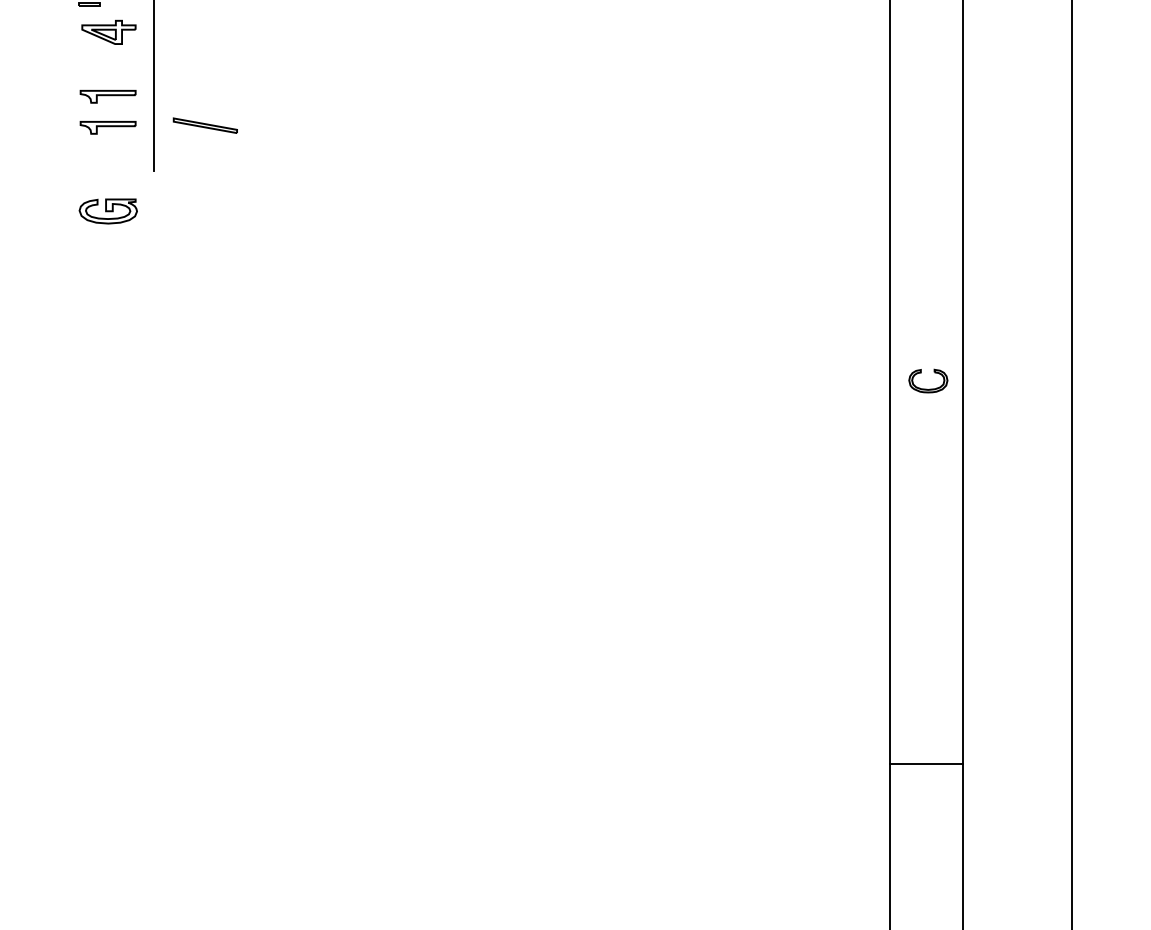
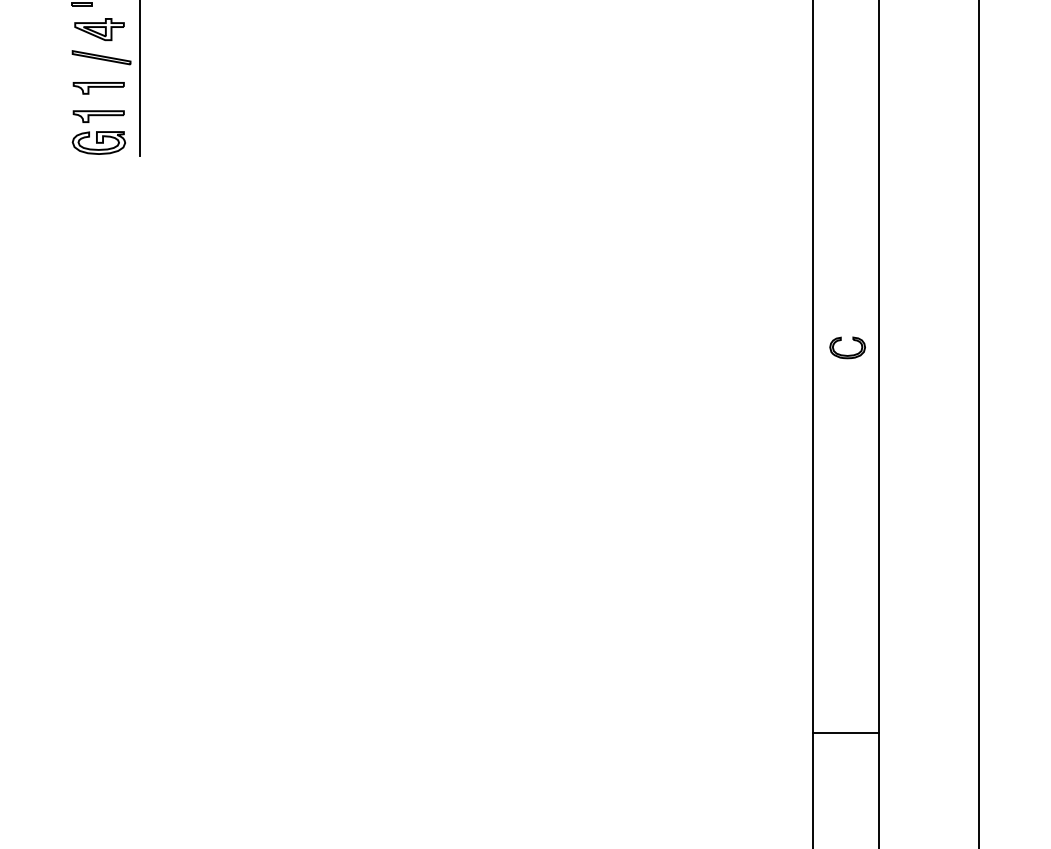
part: (205, 125) -> (101, 57), moved
part: (107, 210) -> (98, 142), moved
line: (925, 764) -> (845, 732), moved

